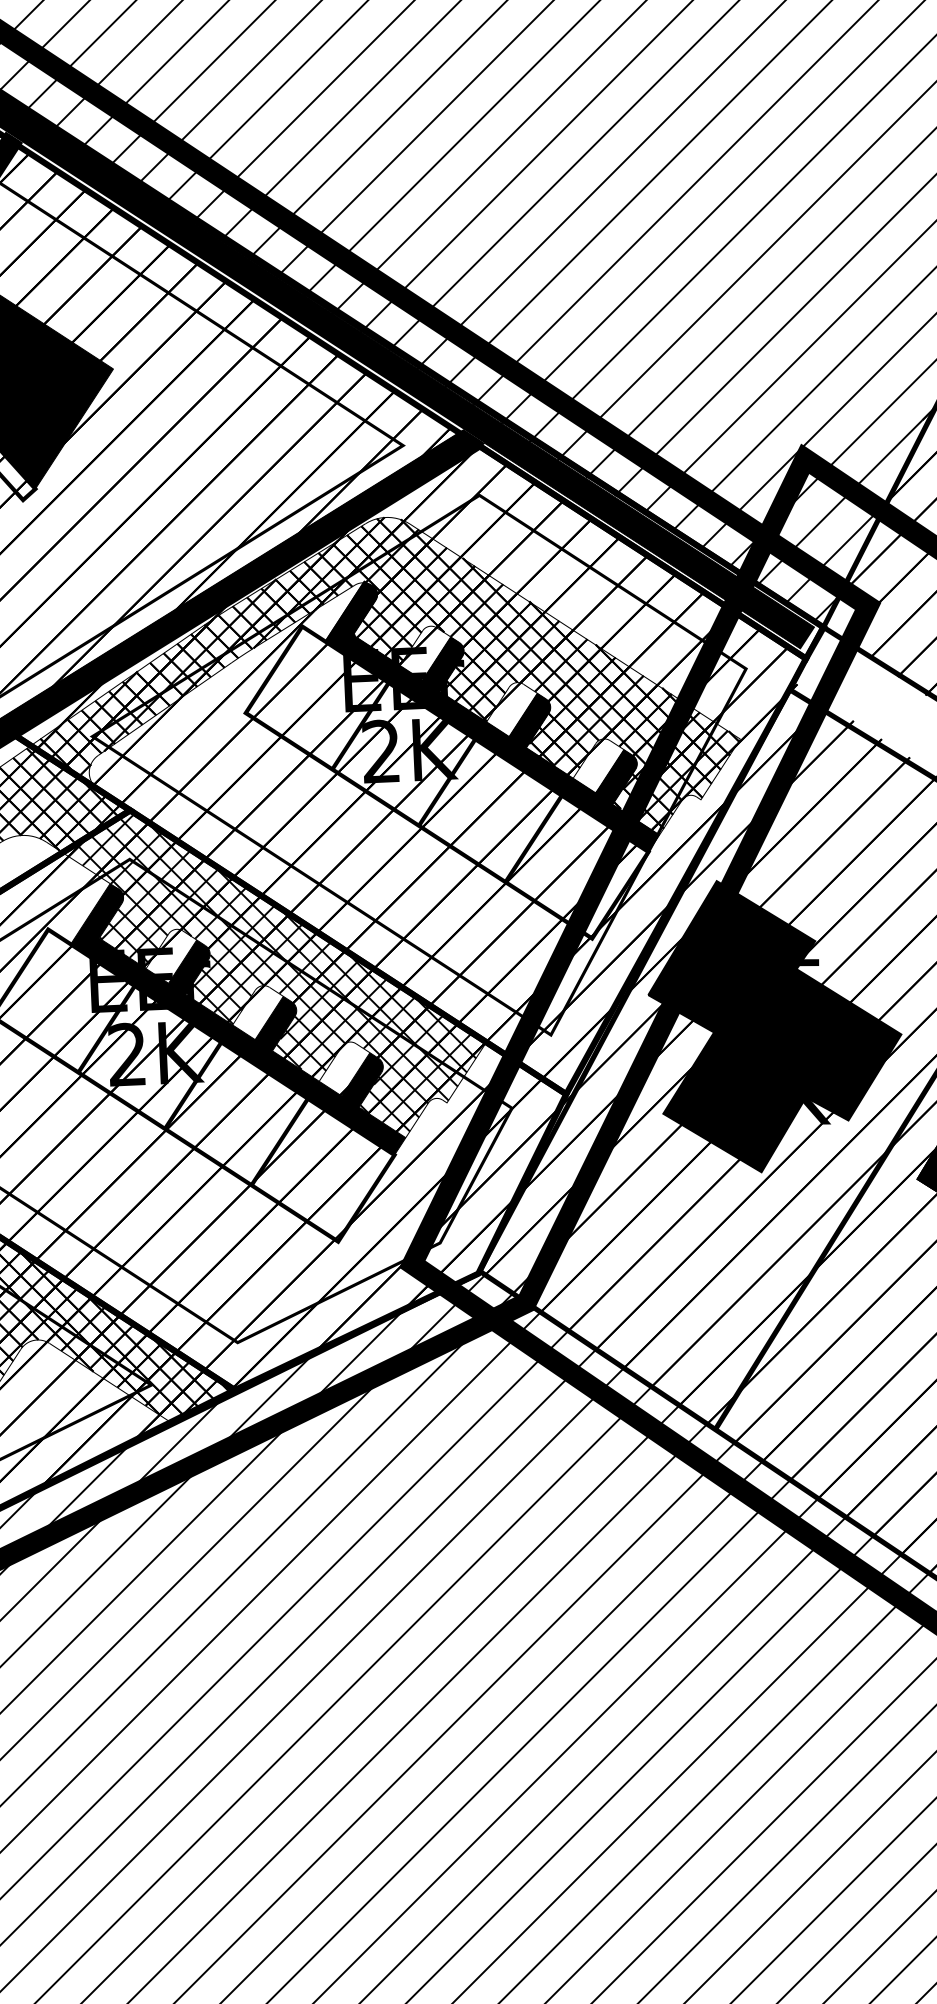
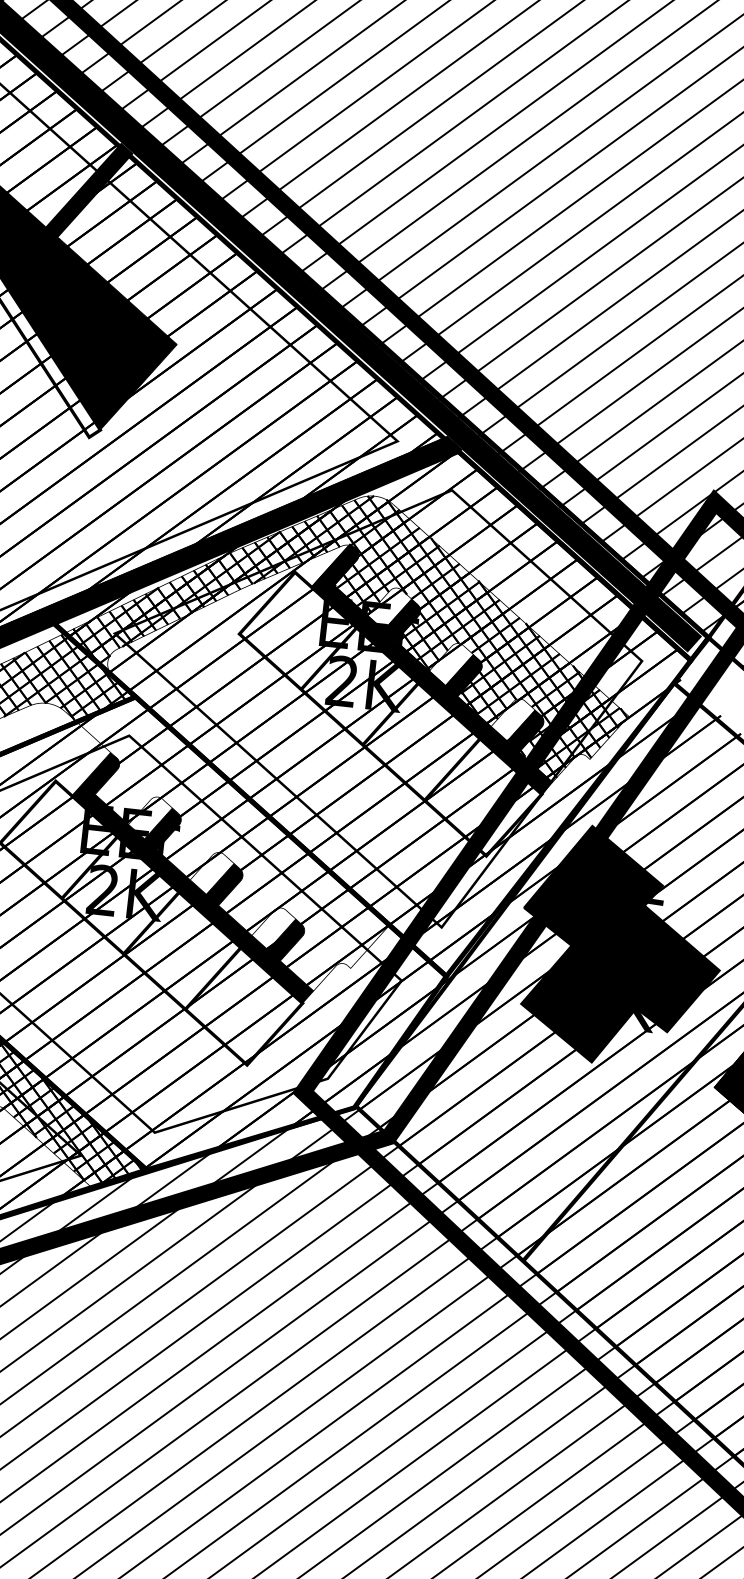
hatch: (277, 972) -> (232, 843), removed

